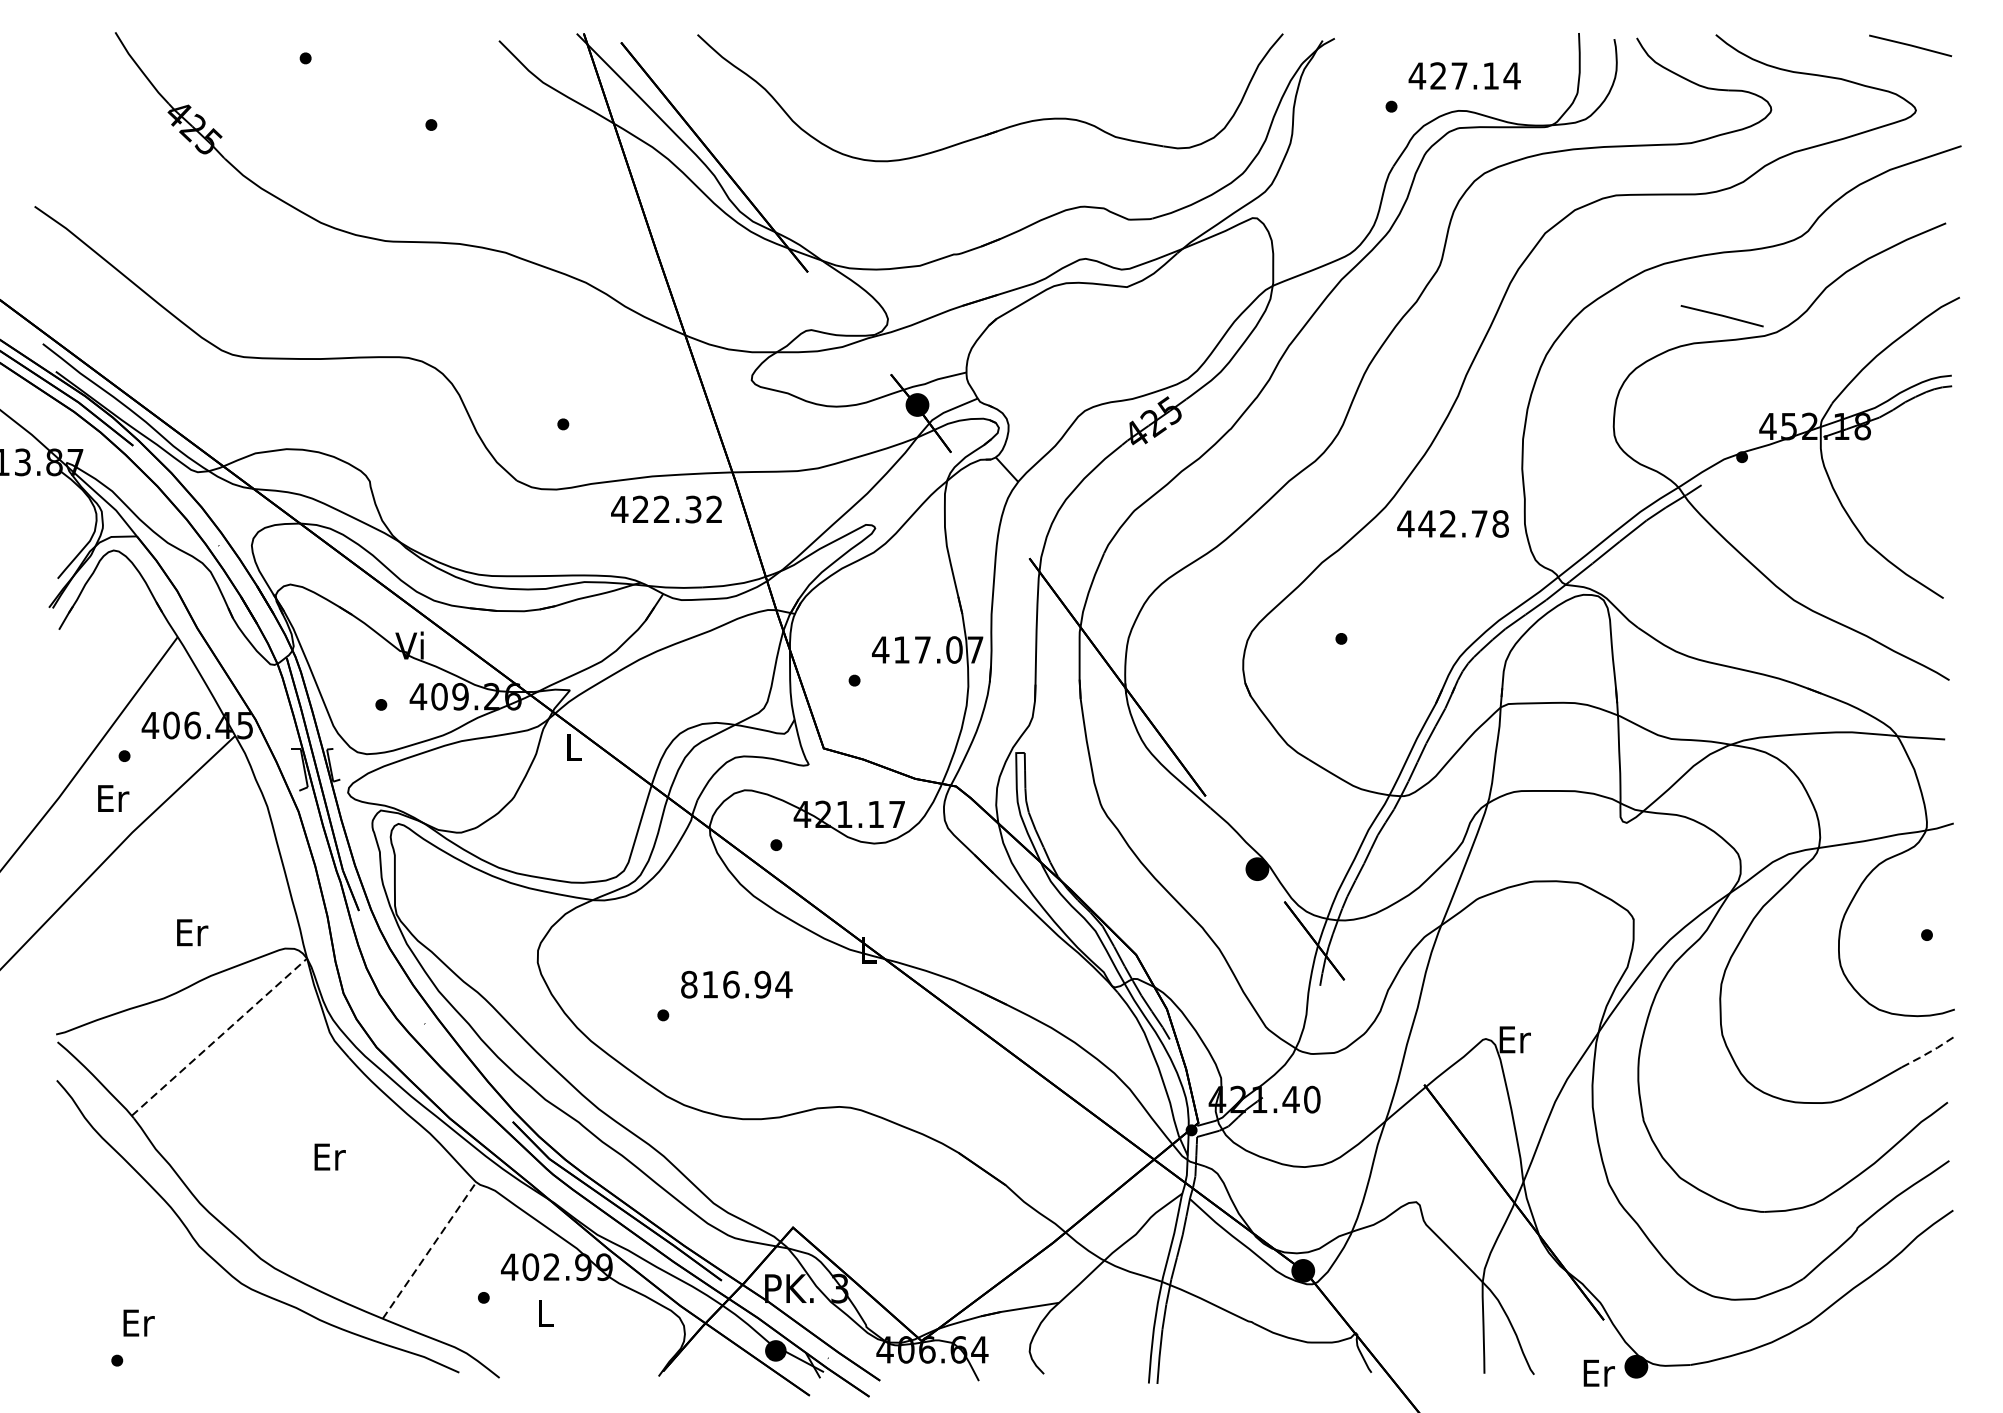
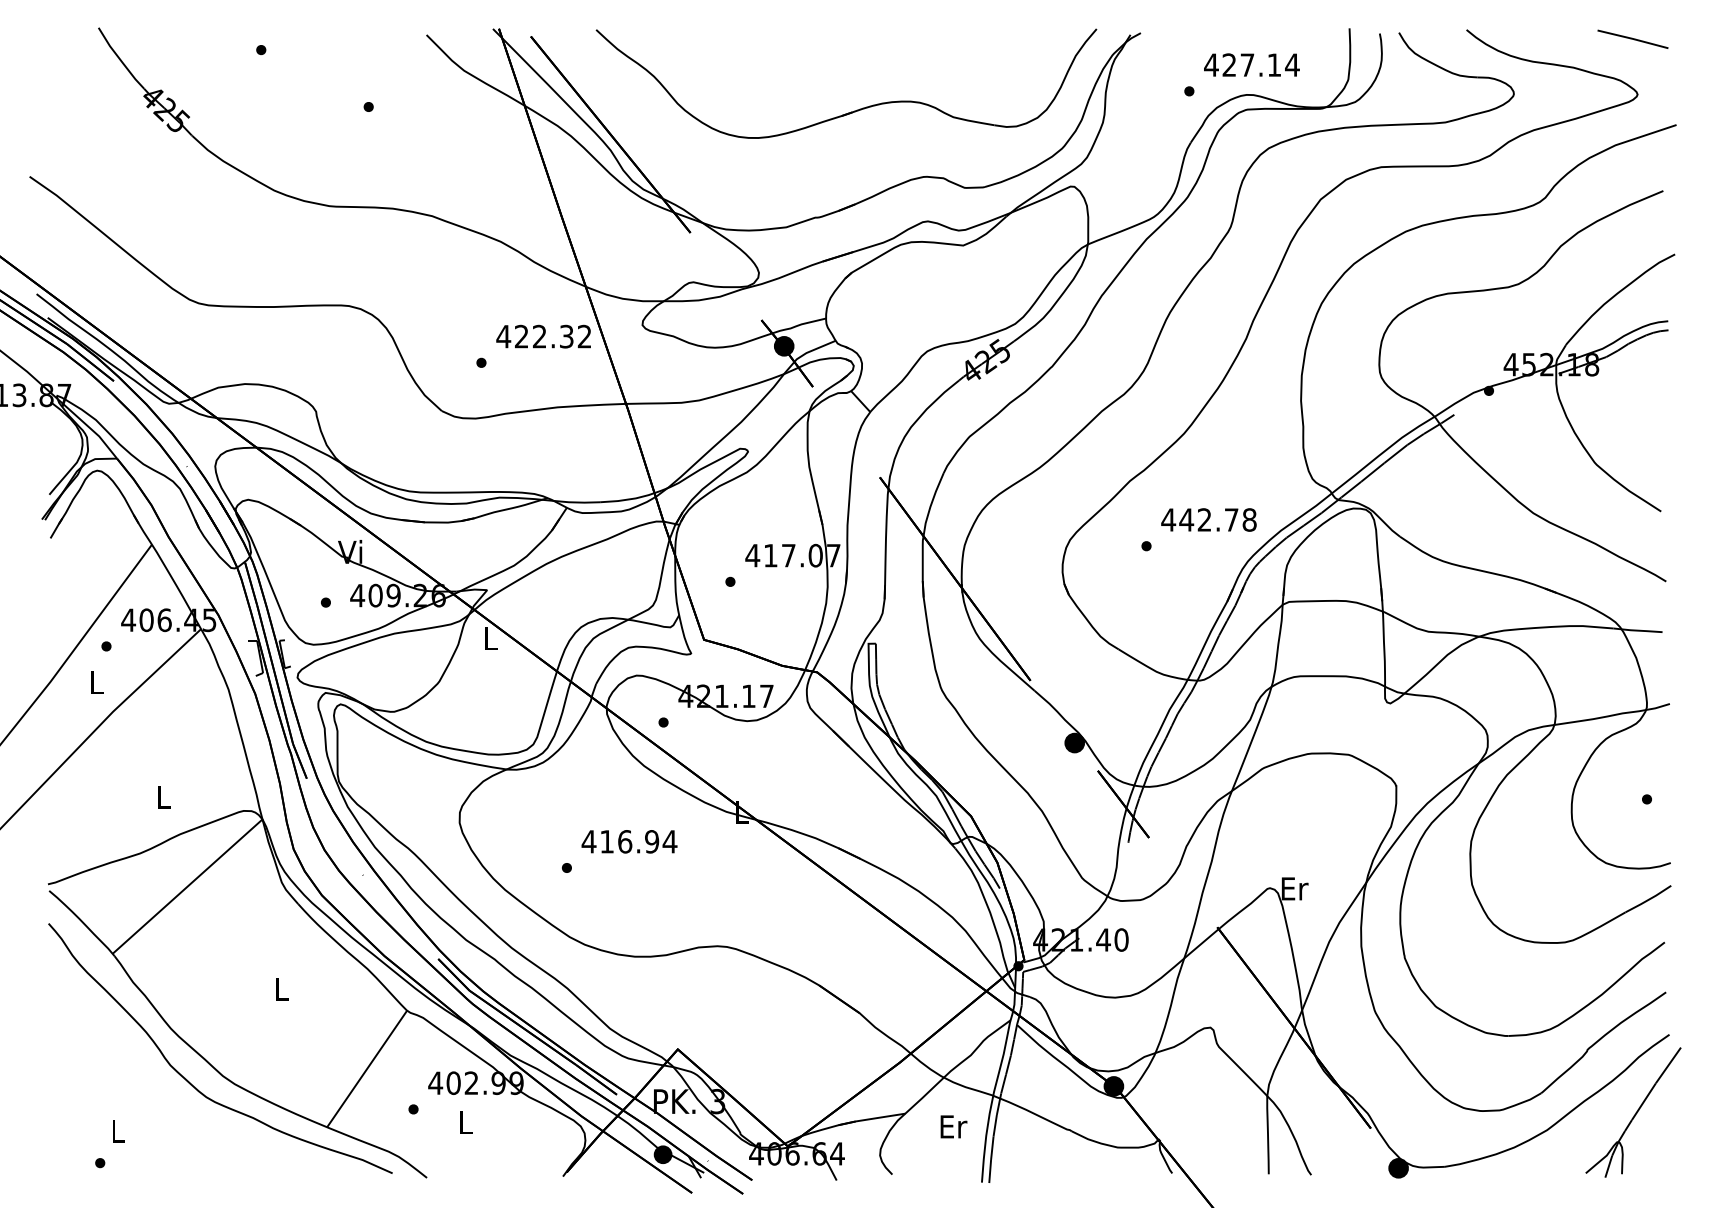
line: (1721, 315) -> (1471, 269), removed
text: (666, 509) -> (543, 336), moved
text: (1452, 523) -> (1208, 519), moved
text: (112, 798) -> (96, 682), Er -> L
text: (192, 931) -> (164, 796), Er -> L
text: (688, 984) -> (588, 841), 816.94 -> 416.94
line: (219, 1037) -> (187, 886), dashed -> solid
line: (1929, 1052) -> (1649, 899), dashed -> solid
text: (330, 1156) -> (282, 988), Er -> L
line: (429, 1249) -> (367, 1068), dashed -> solid
part: (1911, 1301) -> (1633, 1112), added
text: (138, 1322) -> (118, 1130), Er -> L
text: (1598, 1372) -> (953, 1126), moved

